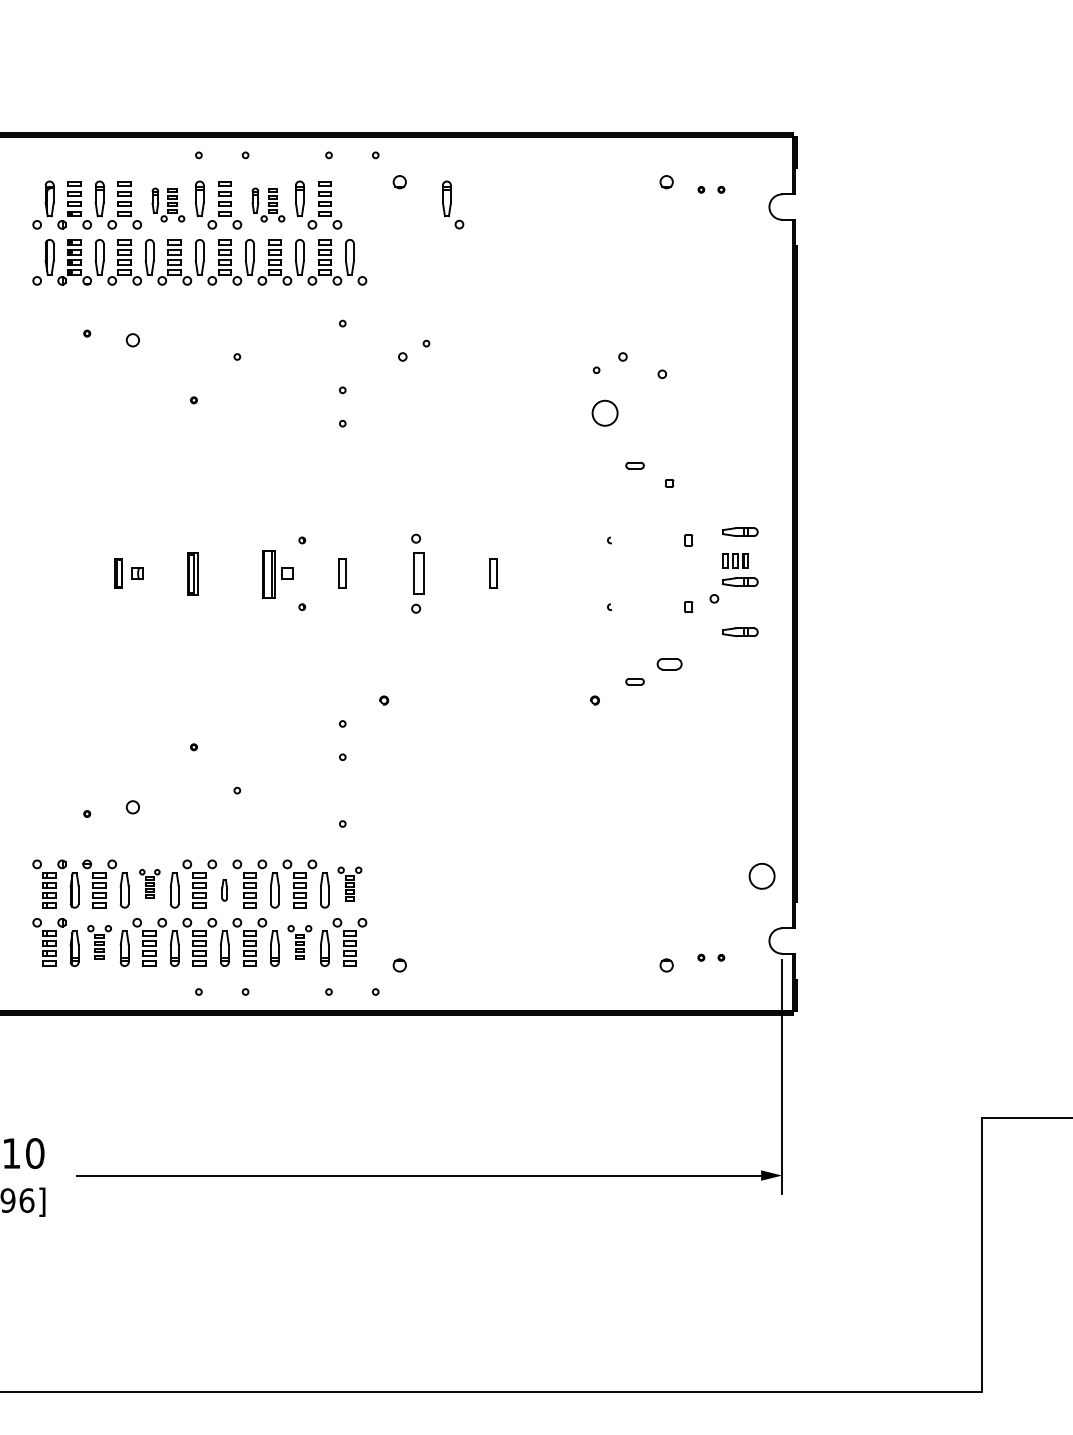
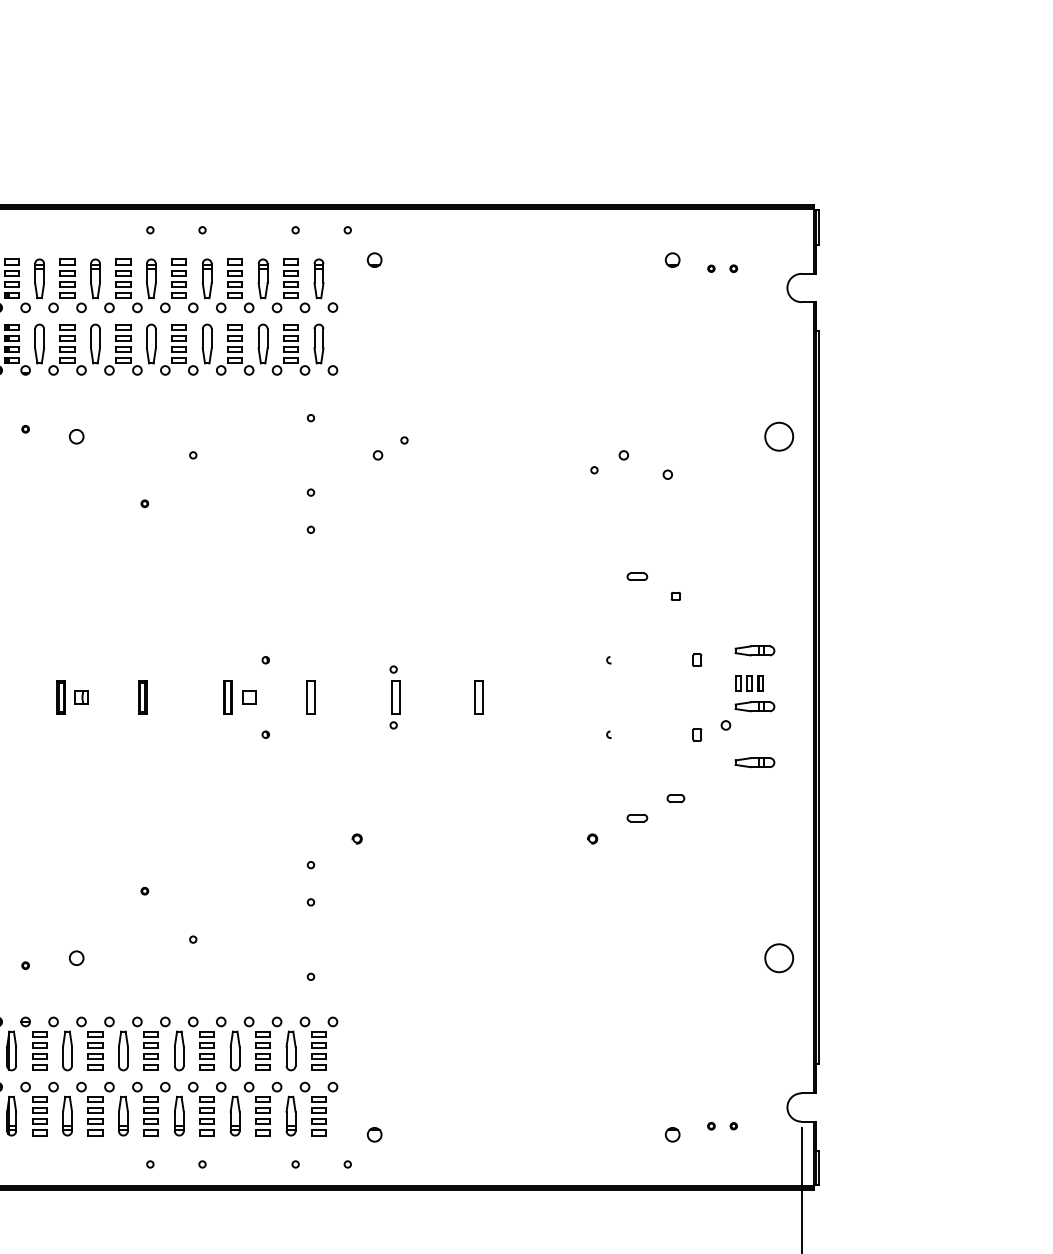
part: (168, 204) -> (116, 285), size x1.43
part: (268, 204) -> (228, 285), size x1.43
part: (453, 204) -> (326, 285), moved
circle: (604, 412) -> (778, 435), moved
part: (192, 573) -> (143, 697), size x0.71
part: (268, 573) -> (228, 697), size x0.62
part: (418, 573) -> (395, 697), size x0.71
part: (669, 664) -> (675, 798), size x0.62
circle: (761, 876) -> (778, 958), moved
part: (149, 883) -> (95, 1043), size x1.67
part: (349, 883) -> (318, 1043), size x1.43
part: (224, 890) -> (178, 1051), size x1.67
part: (99, 942) -> (39, 1109), size x1.43
part: (299, 942) -> (262, 1109), size x1.43

